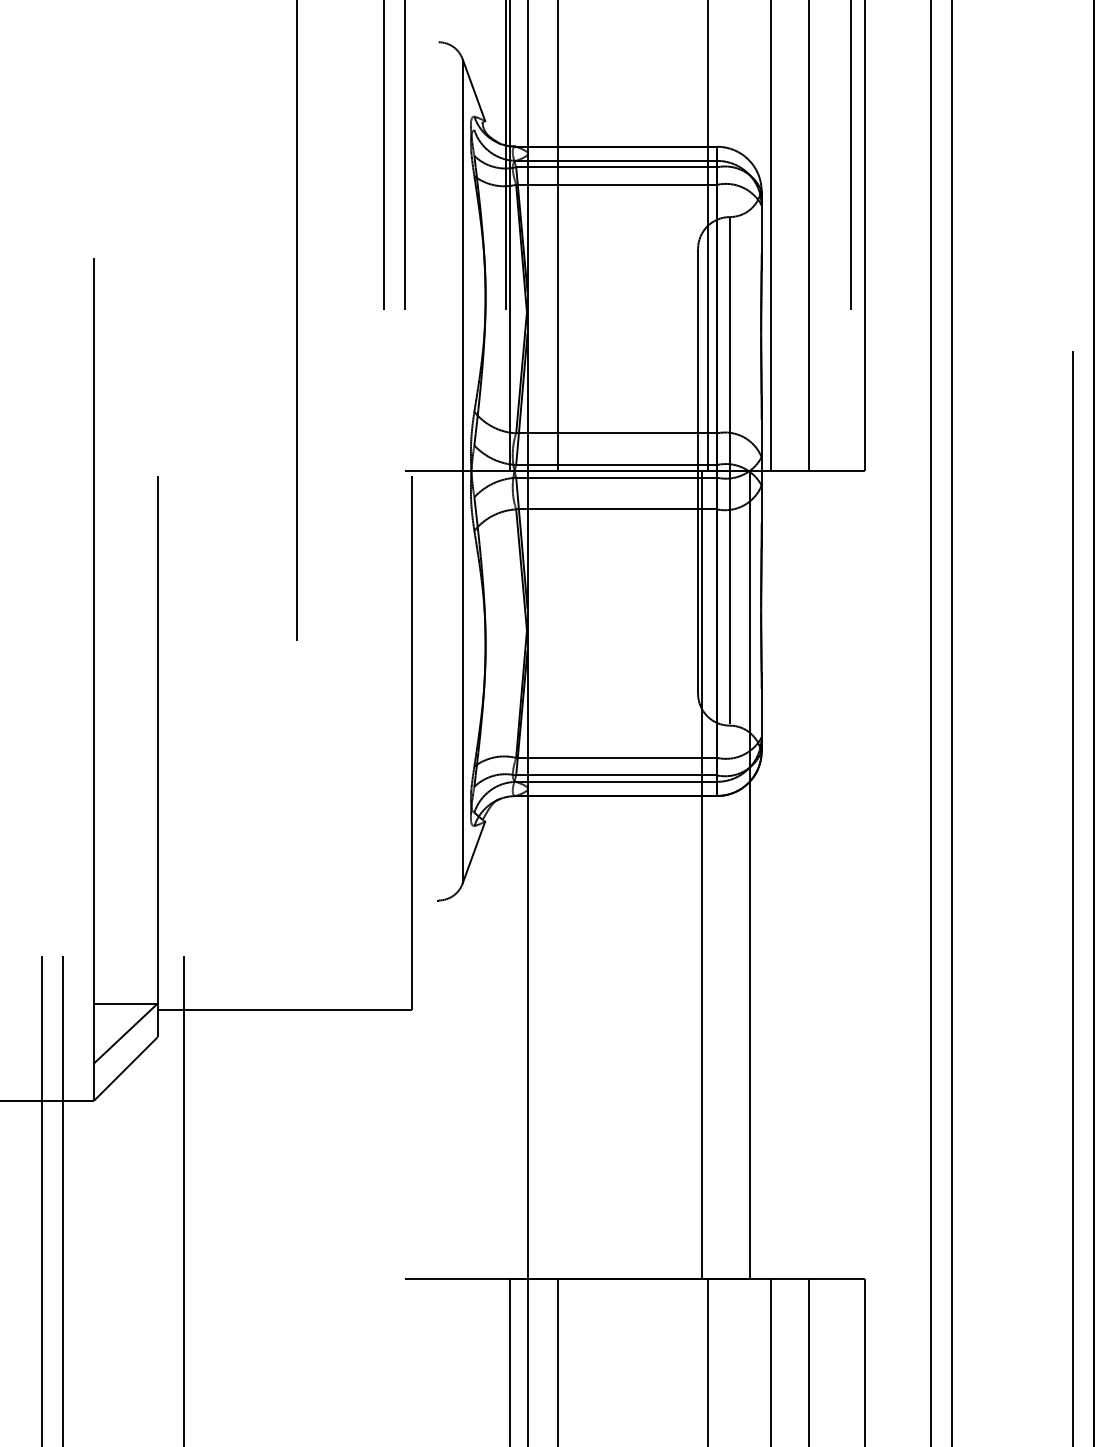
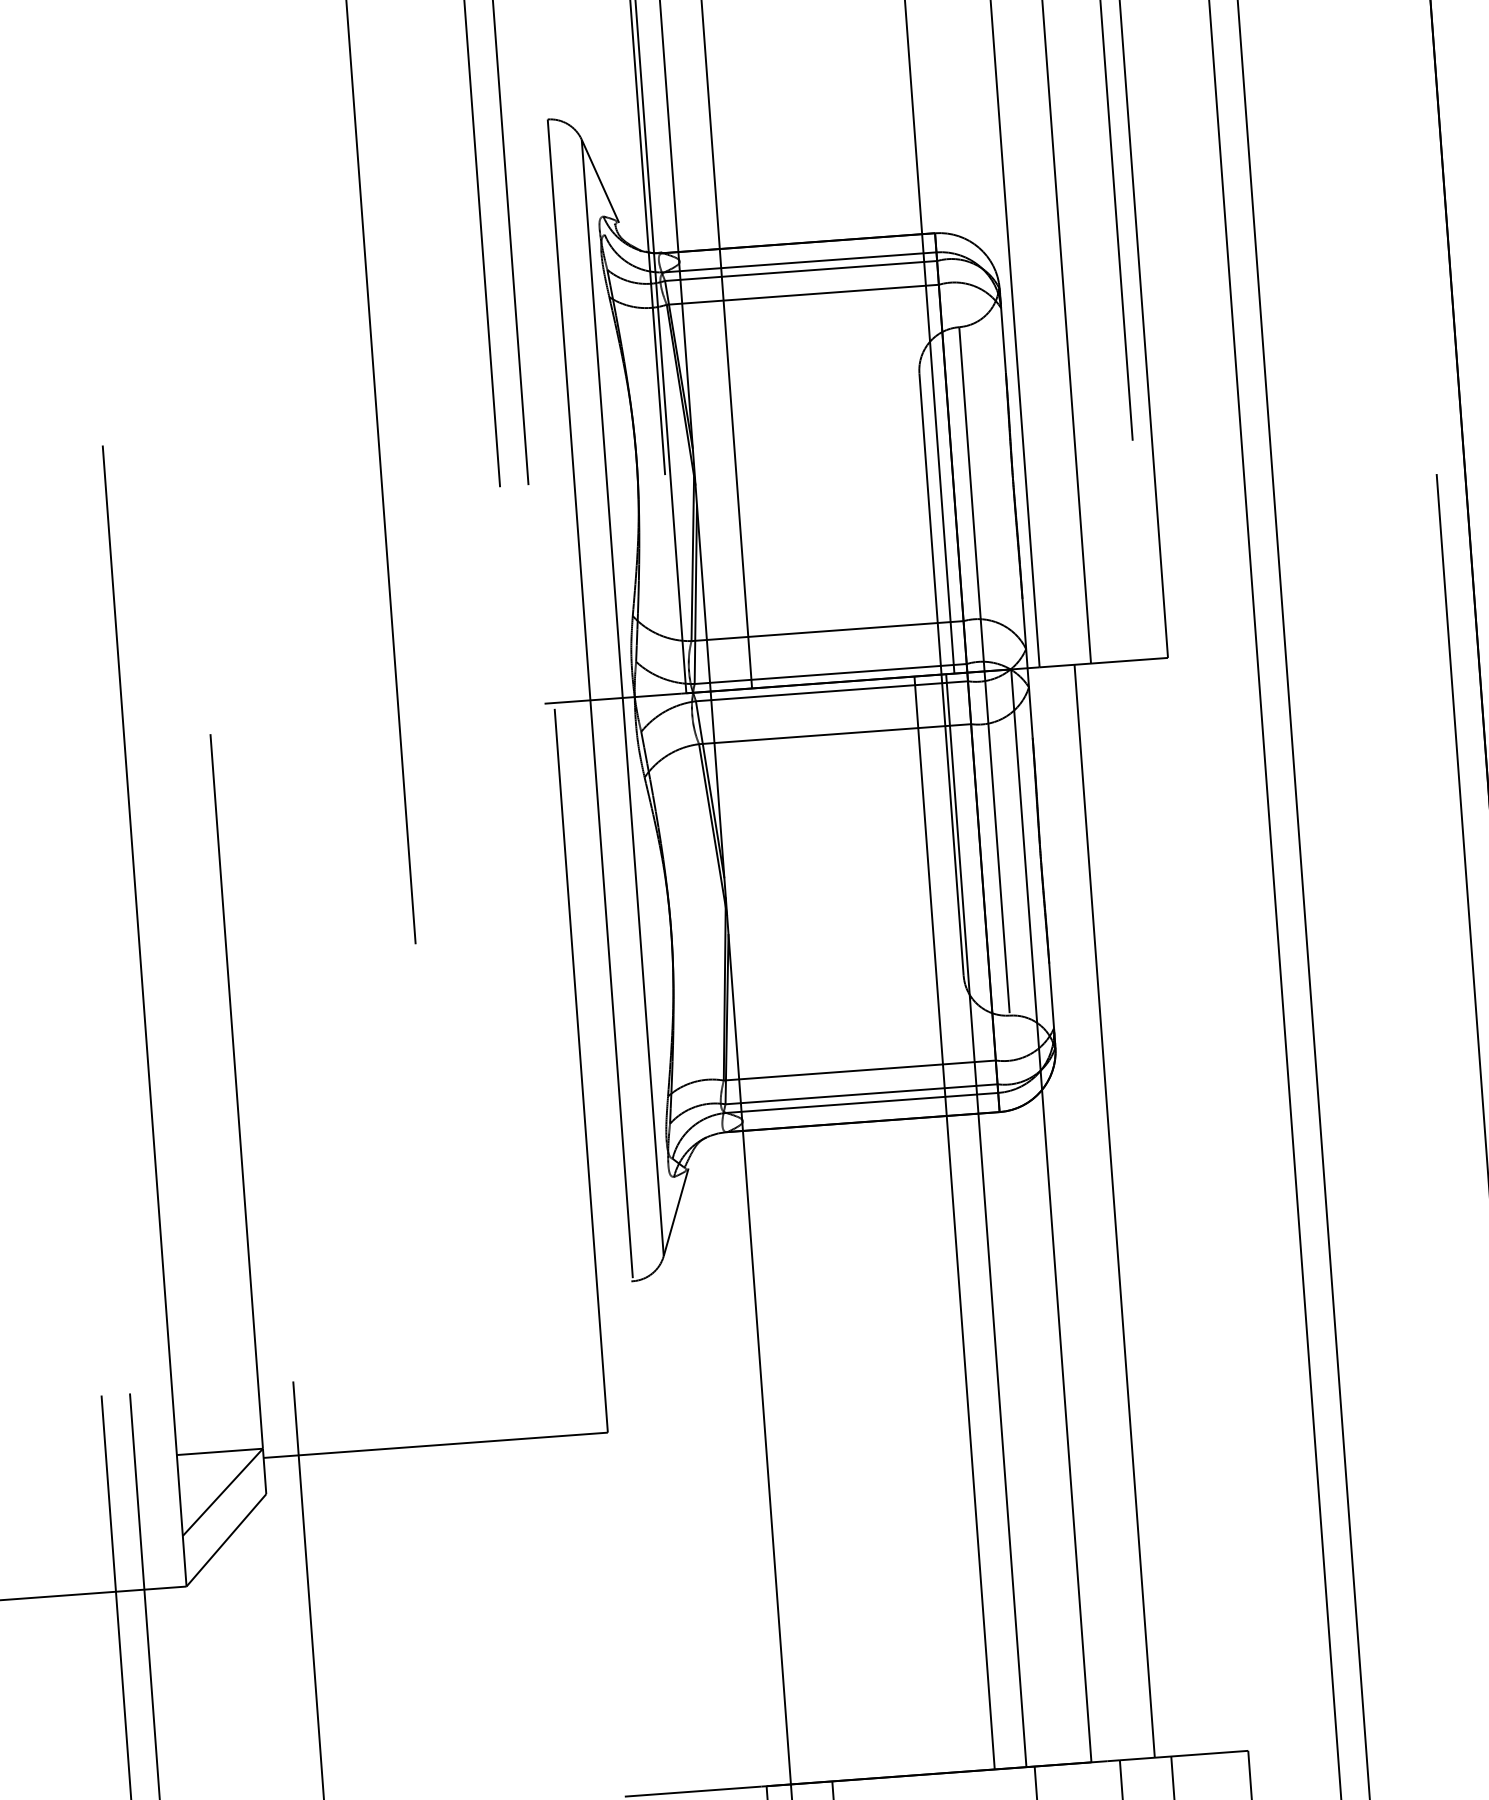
line: (438, 470) -> (590, 699), added
line: (678, 874) -> (955, 1222), added
line: (796, 874) -> (1114, 1210), added

